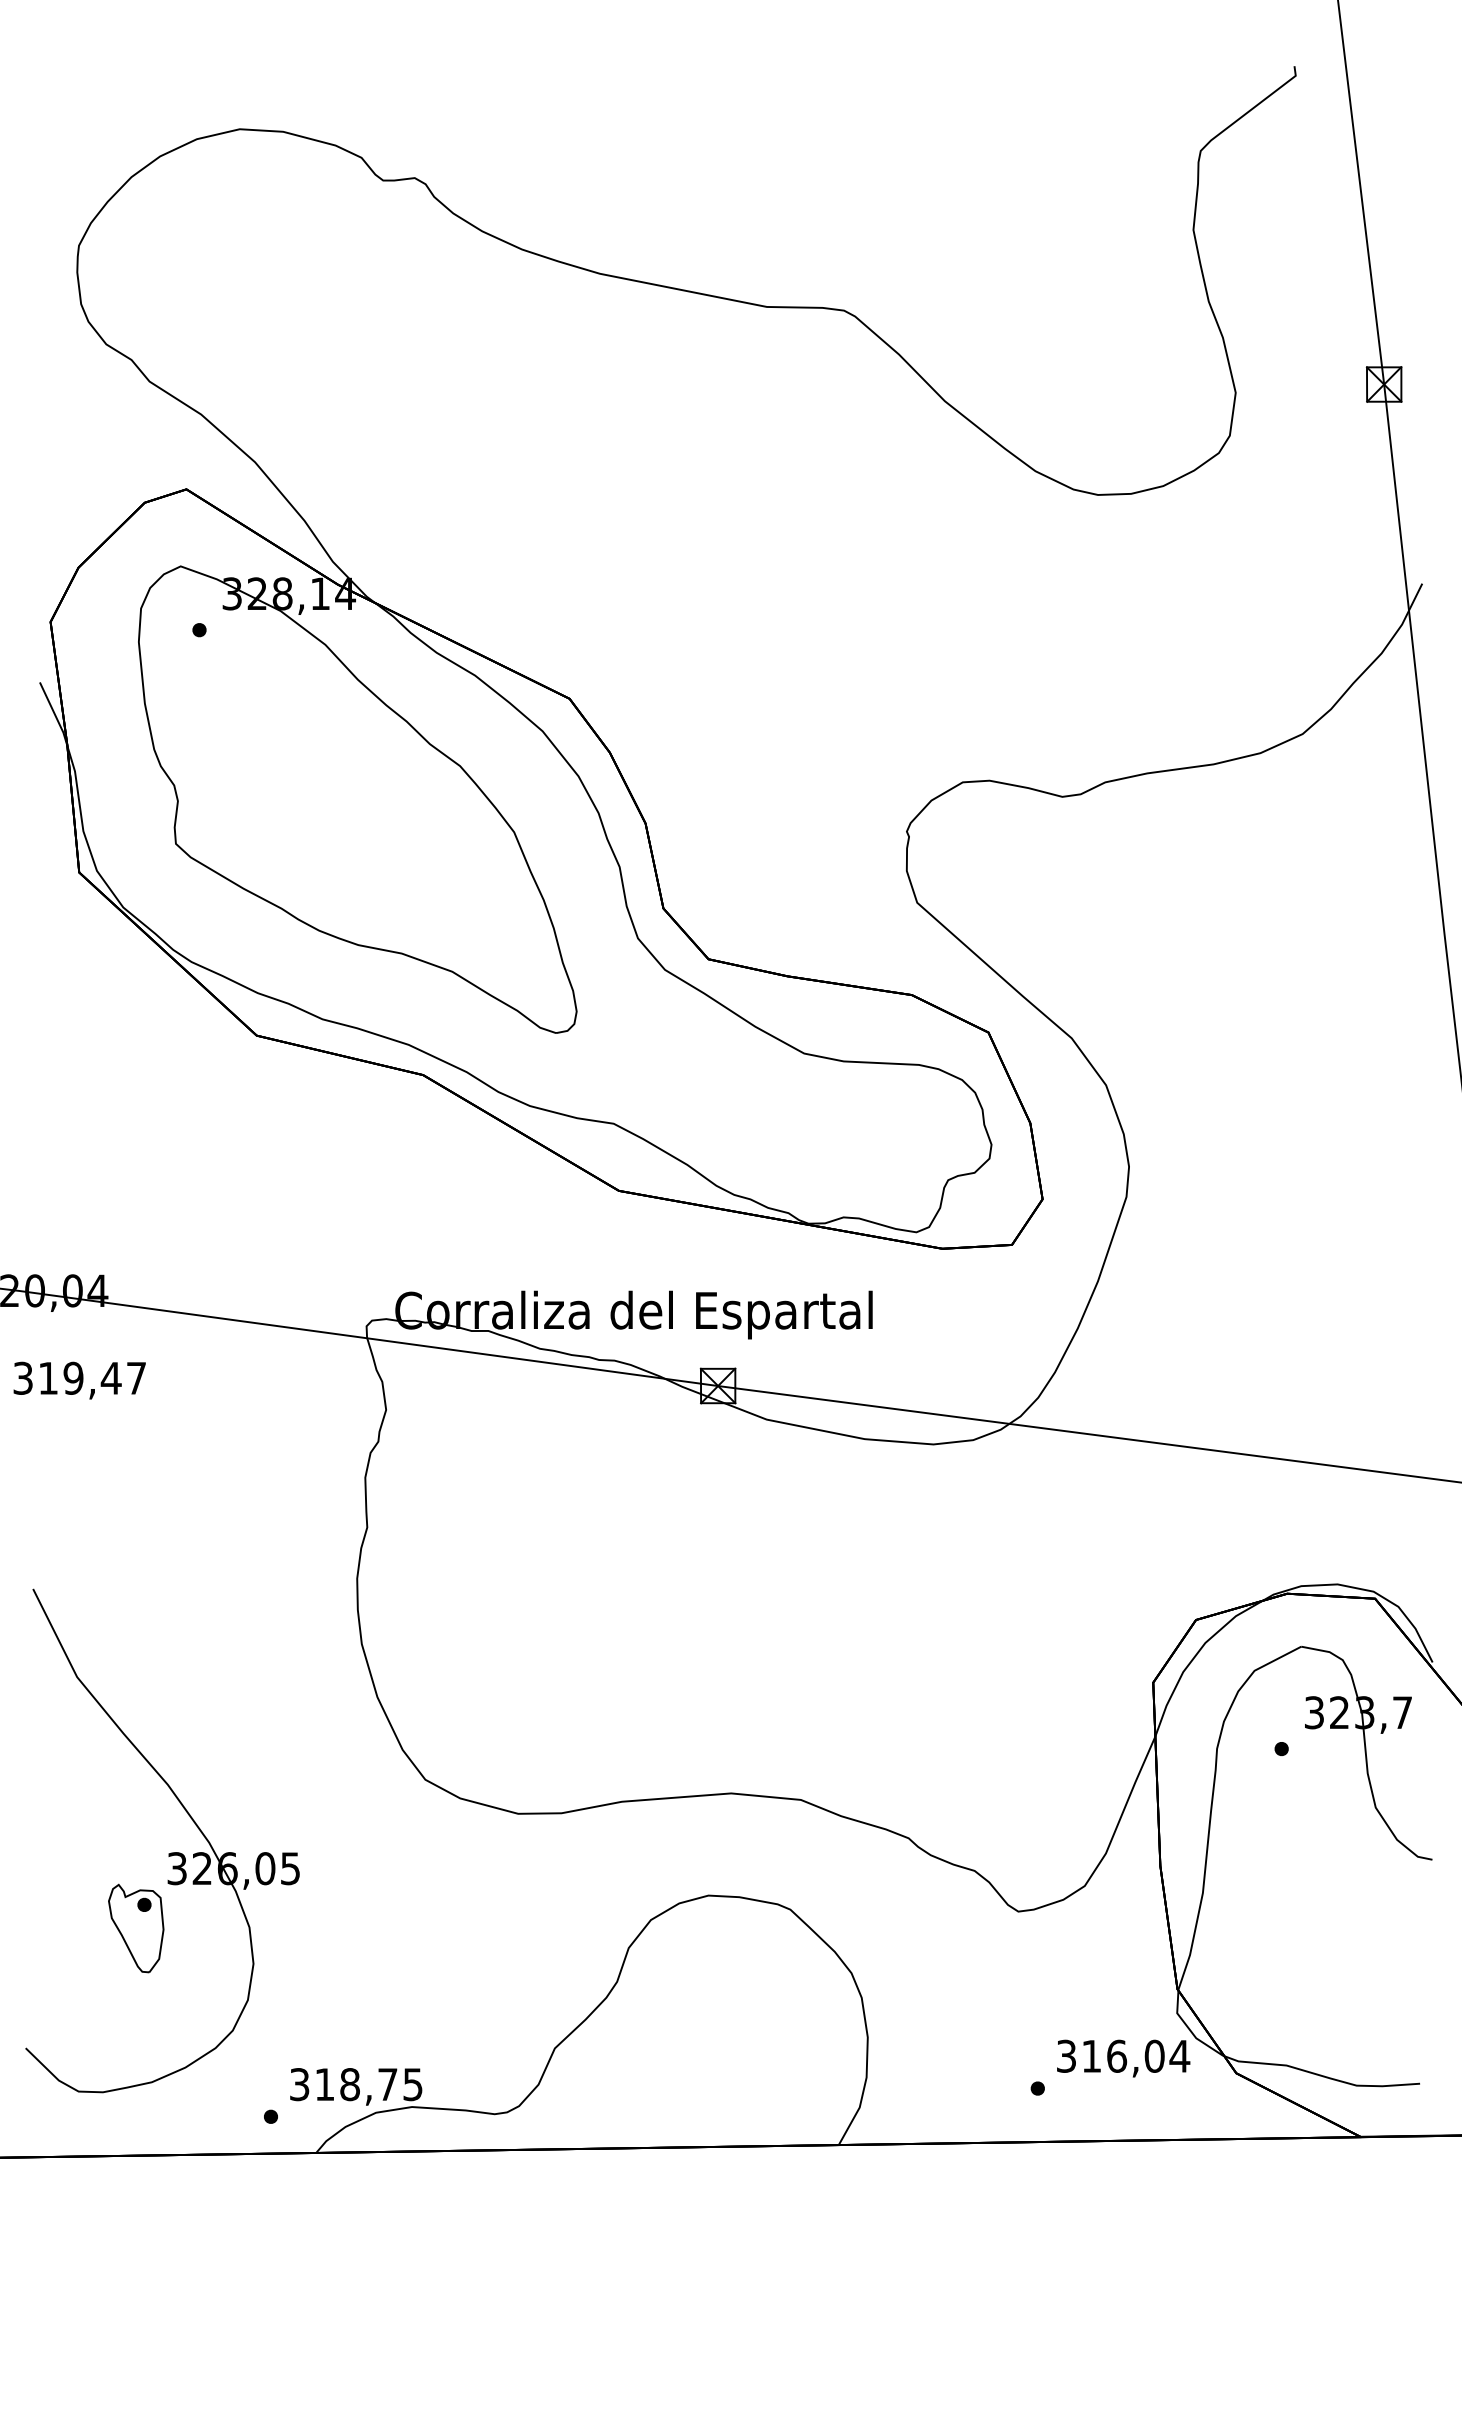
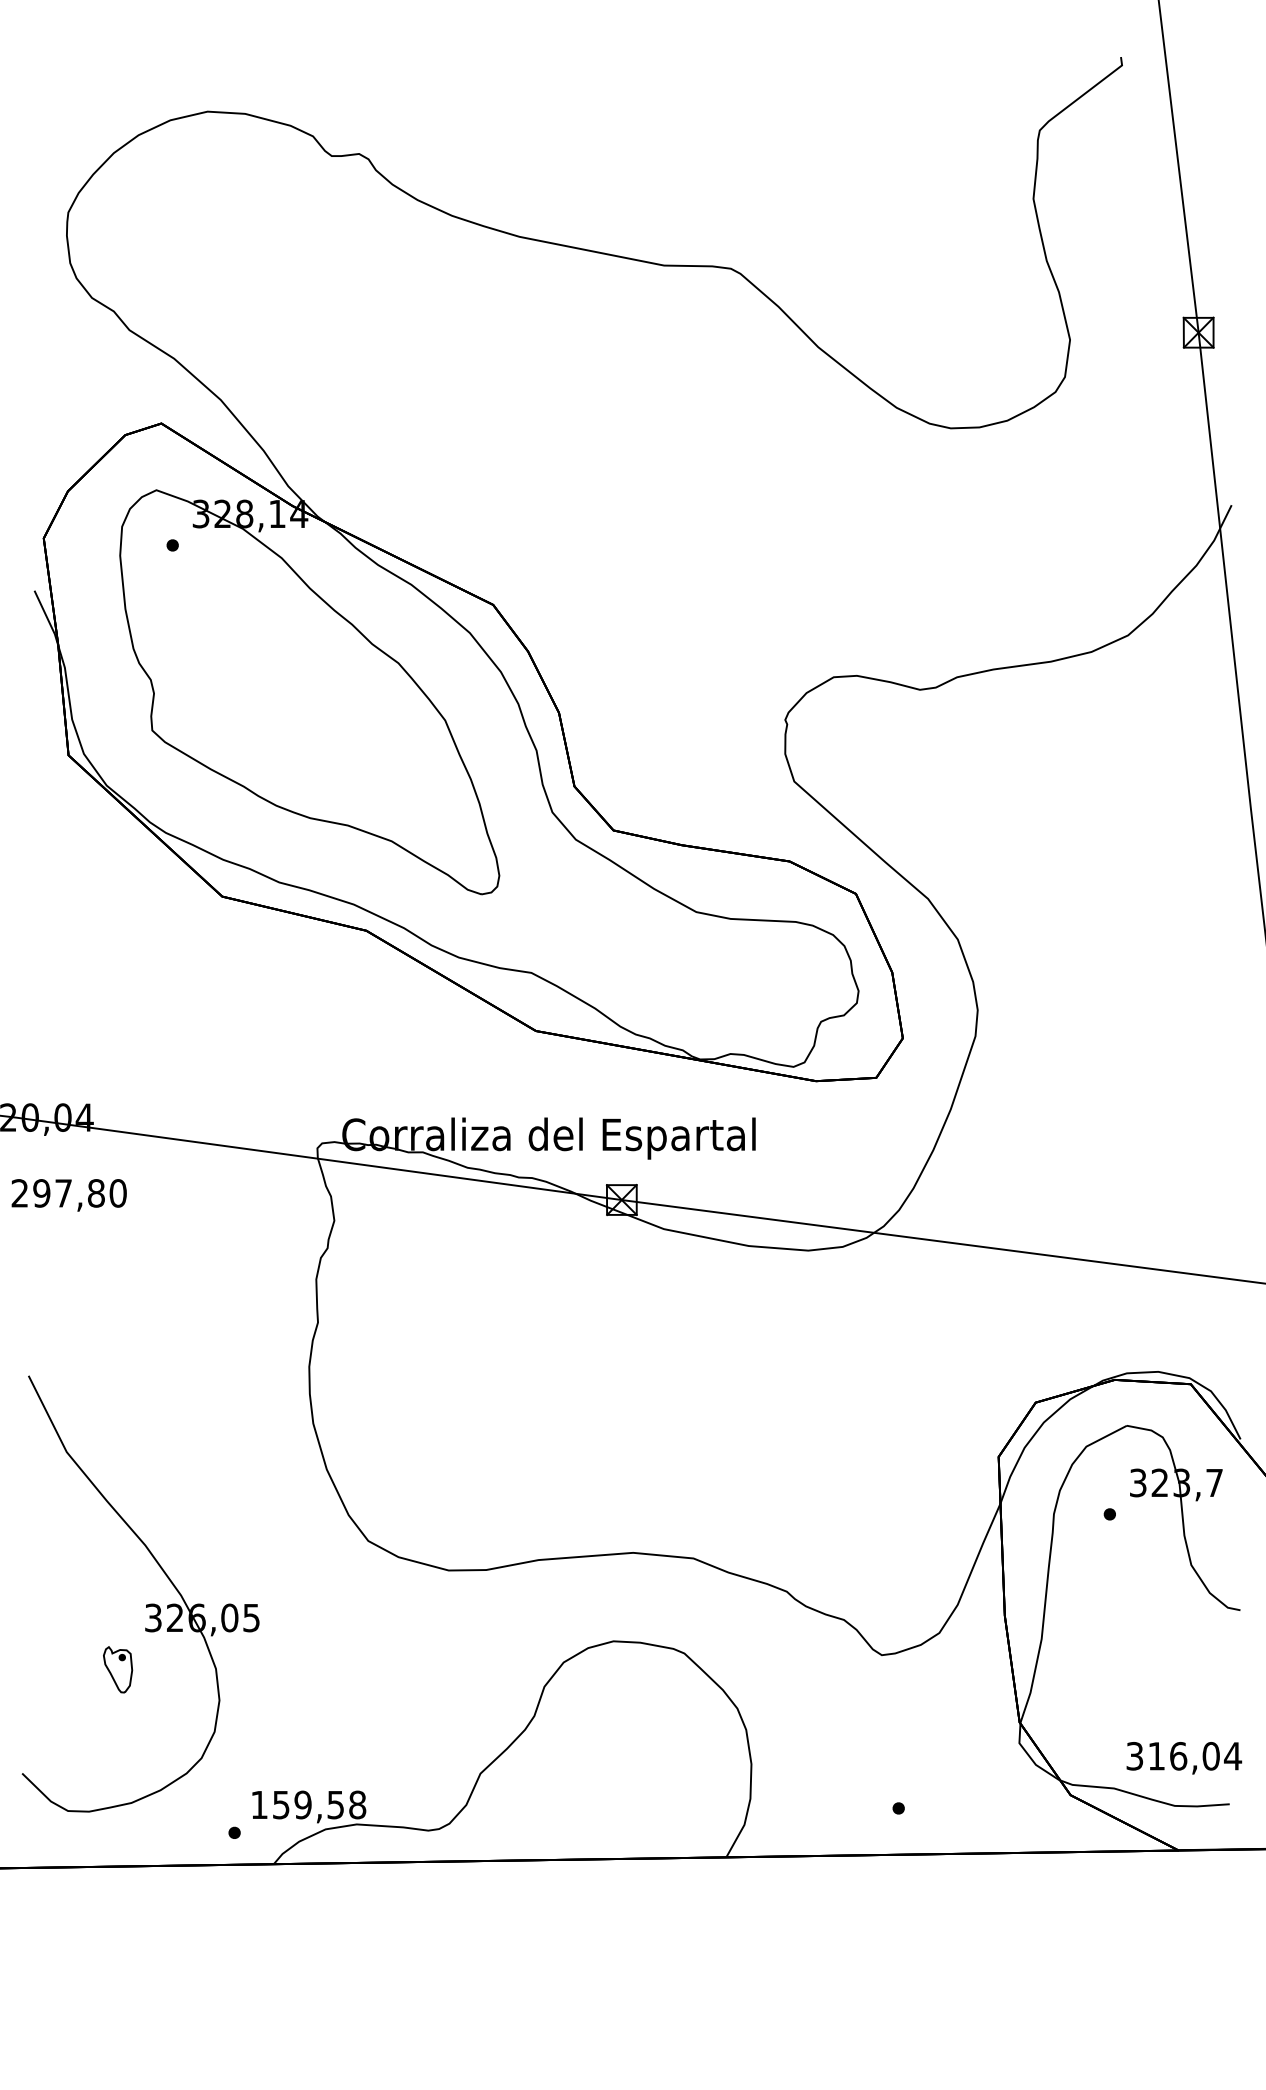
text: (79, 1377) -> (68, 1192), 319,47 -> 297,80
part: (136, 1928) -> (118, 1669), size x0.6
text: (1123, 2058) -> (1184, 1758), moved
text: (356, 2084) -> (308, 1804), 318,75 -> 159,58

